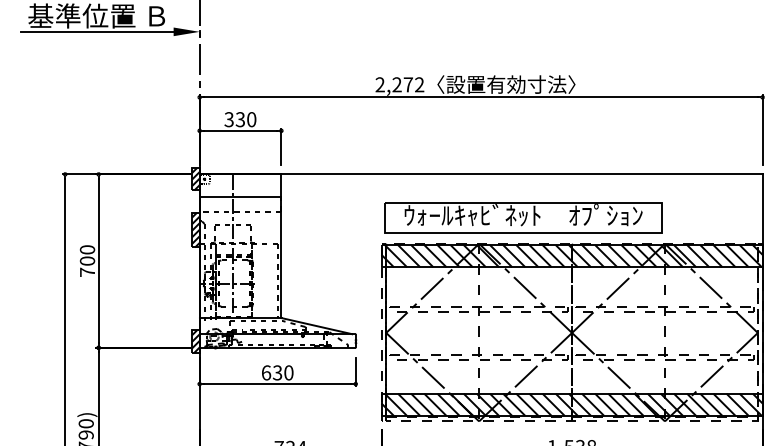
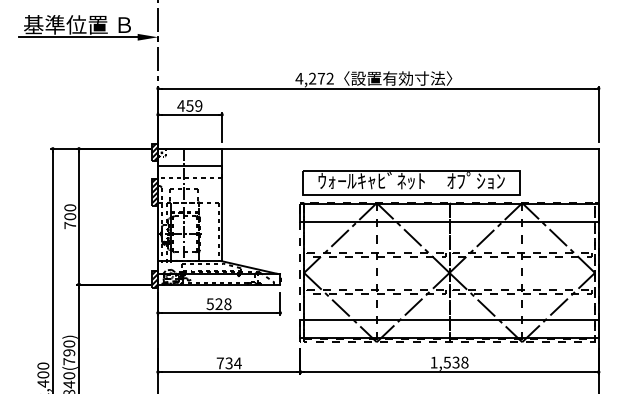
text: (380, 84) -> (299, 78), 2,272 -> 4,272
text: (239, 119) -> (189, 105), 330 -> 459
hatch: (572, 255) -> (449, 212), removed
text: (276, 373) -> (218, 304), 630 -> 528
hatch: (572, 403) -> (449, 328), removed

